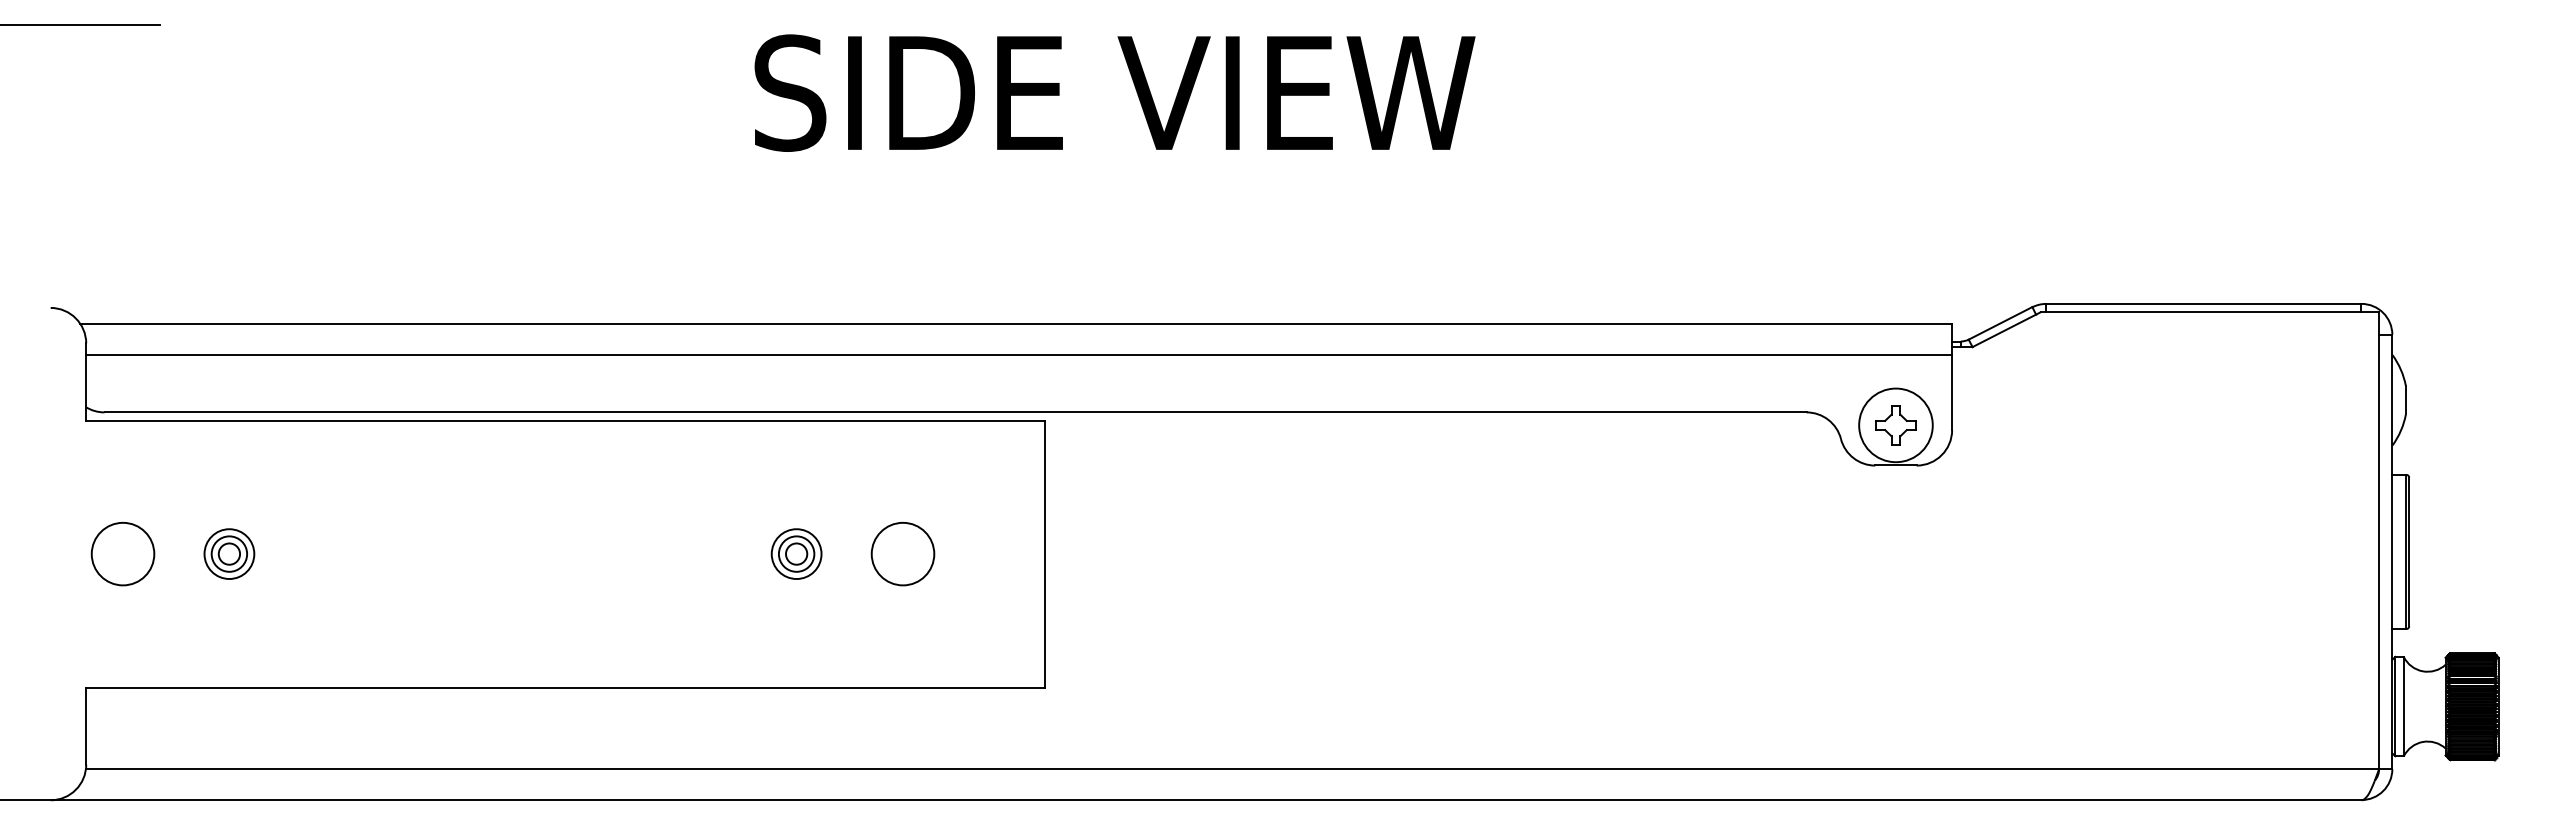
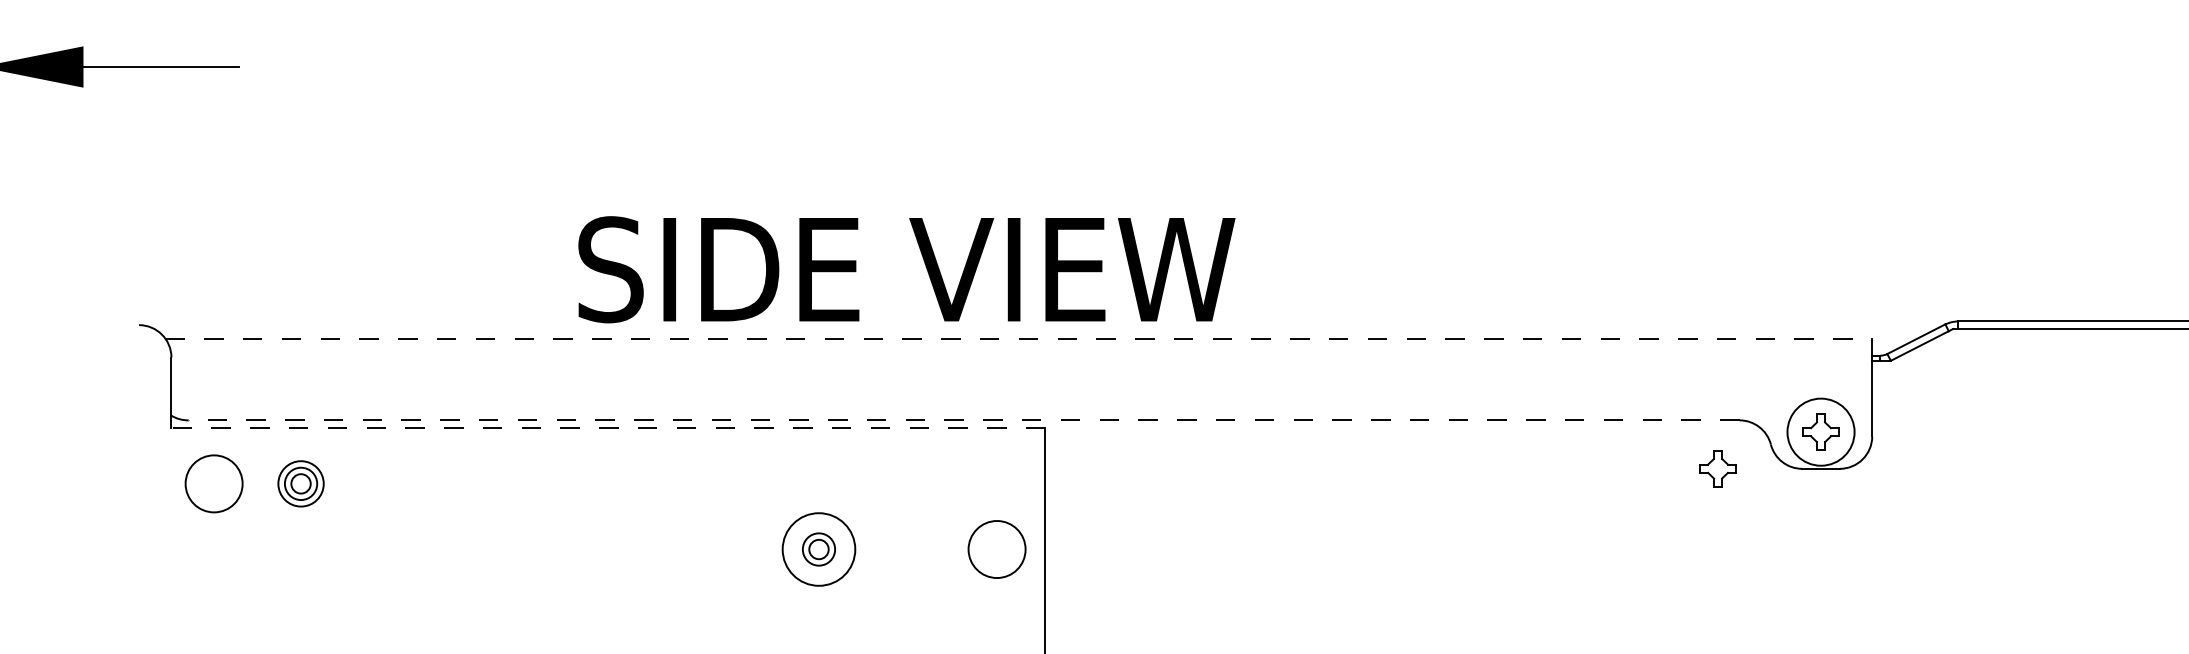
text: (1114, 92) -> (906, 269), moved
line: (1016, 323) -> (1019, 339), solid -> dashed
line: (1019, 354) -> (1022, 367), removed
line: (955, 412) -> (963, 420), solid -> dashed
line: (564, 420) -> (607, 427), solid -> dashed
part: (1782, 465) -> (1717, 468), added
part: (229, 553) -> (301, 483), moved
circle: (122, 554) -> (213, 484), moved
circle: (796, 554) -> (818, 549), size x1.6
circle: (902, 554) -> (996, 549), moved

